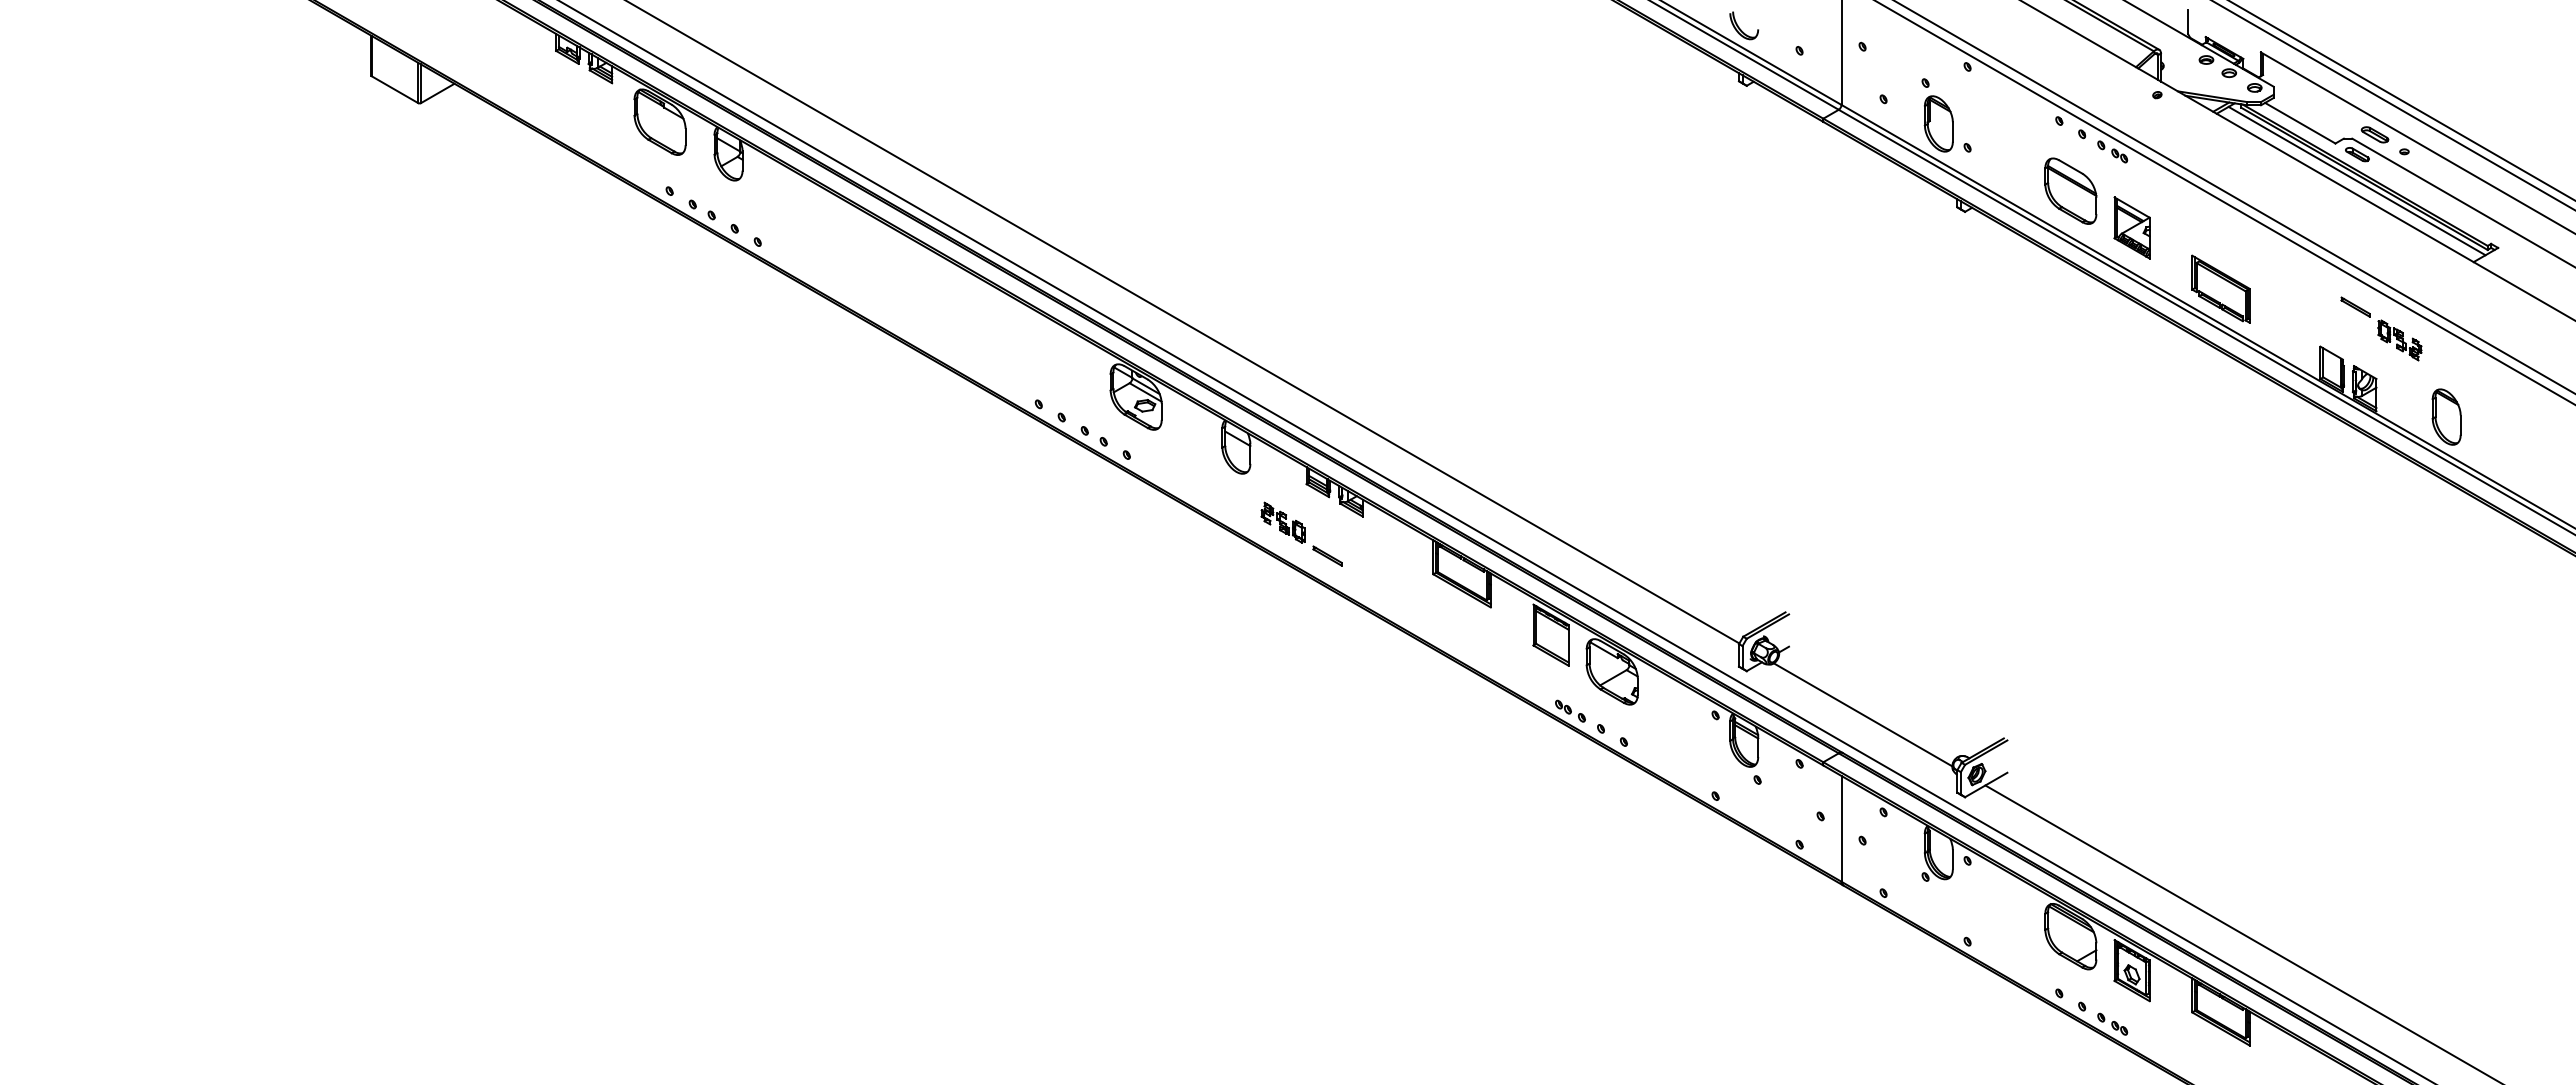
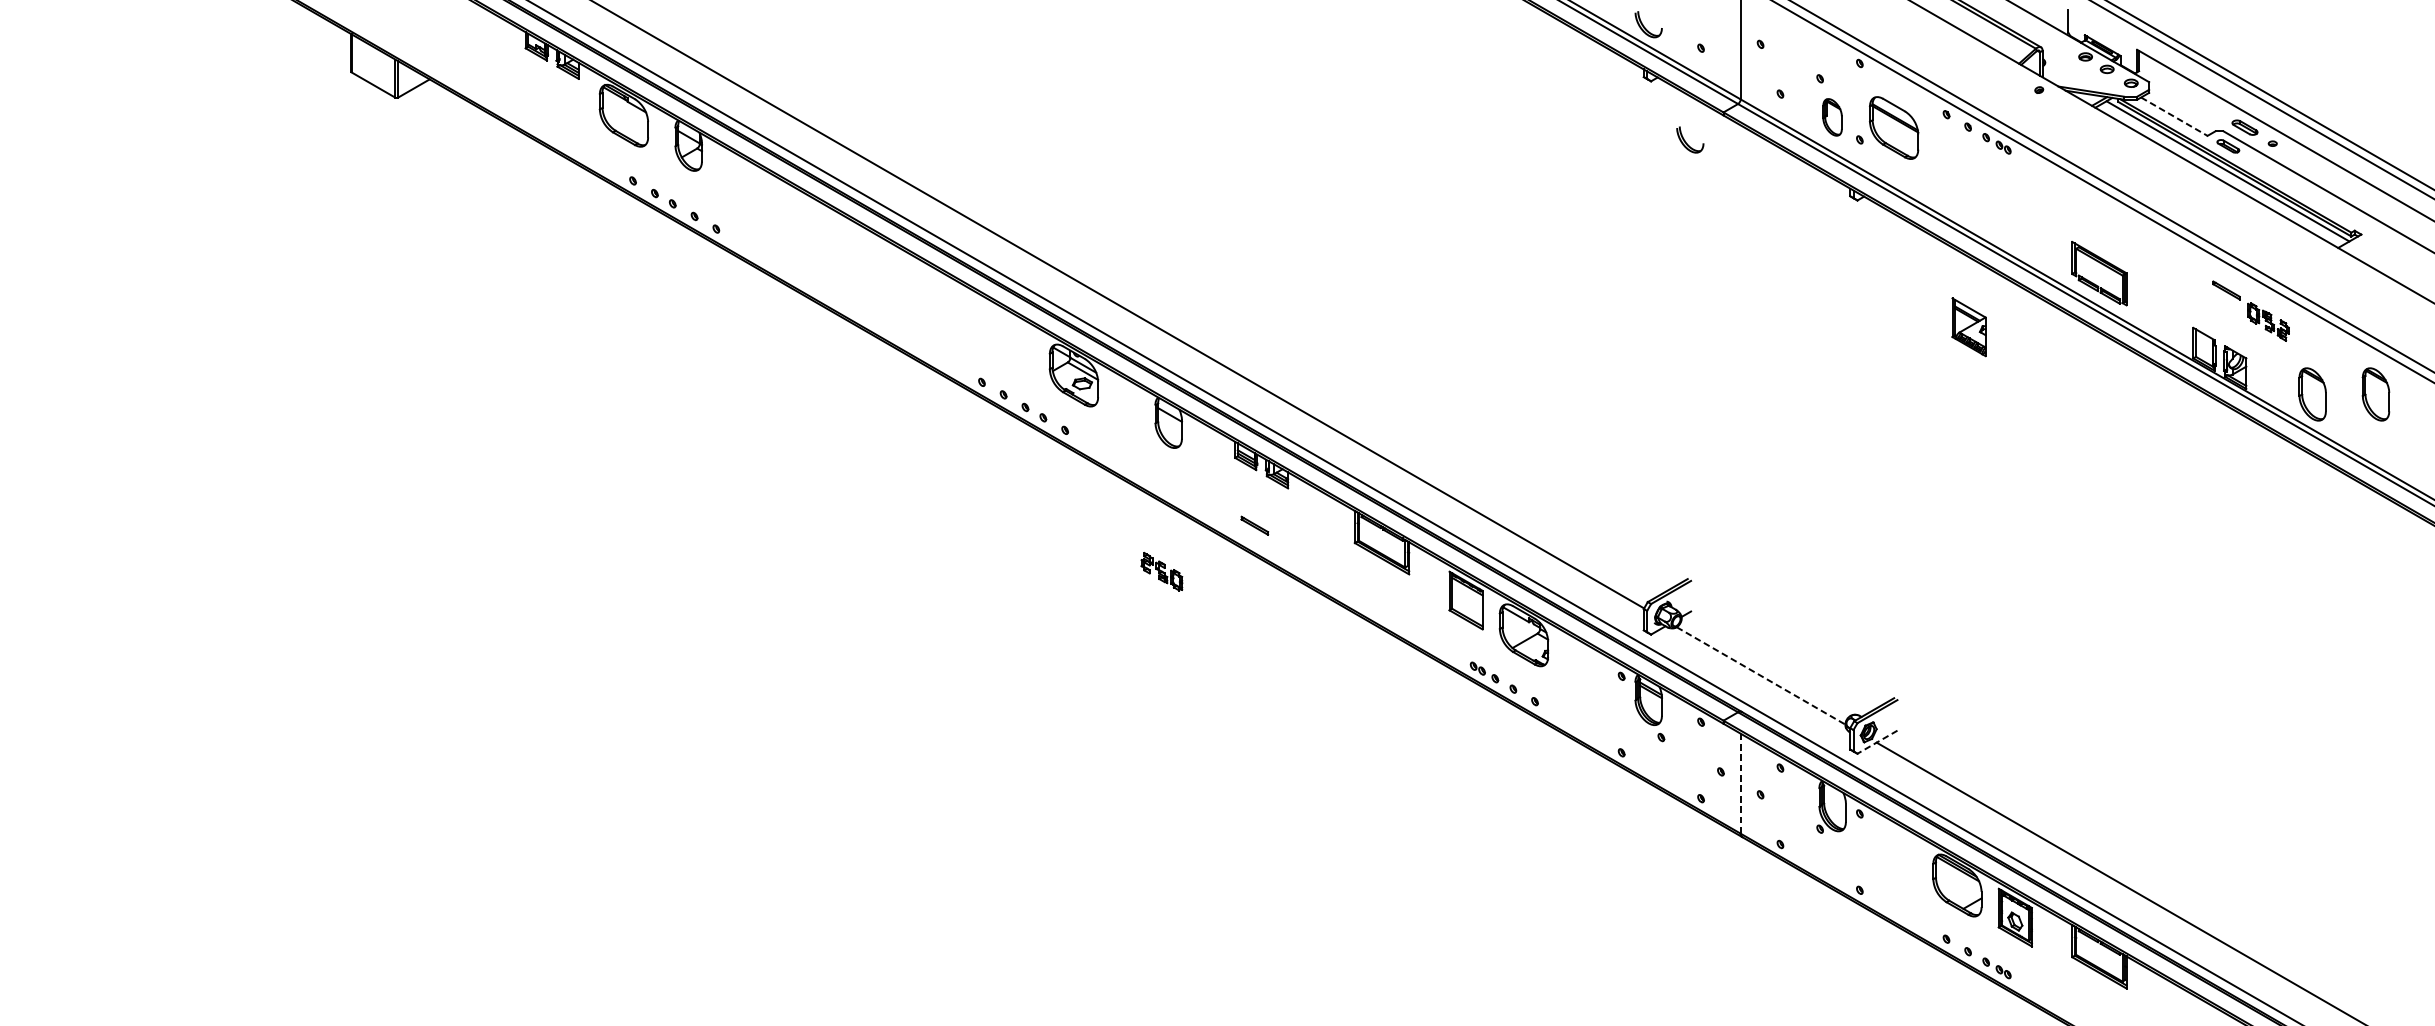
part: (1938, 123) -> (1832, 116), size x0.7
line: (2300, 123) -> (2174, 116), solid -> dashed
part: (1788, 147) -> (1690, 139), added
part: (2070, 190) -> (1893, 127), moved
part: (2131, 227) -> (1968, 326), moved
part: (2513, 416) -> (2375, 393), added
part: (1282, 522) -> (1161, 571), moved
line: (1863, 714) -> (1761, 675), solid -> dashed
line: (1985, 785) -> (1876, 742), solid -> dashed
line: (1841, 828) -> (1740, 783), solid -> dashed

